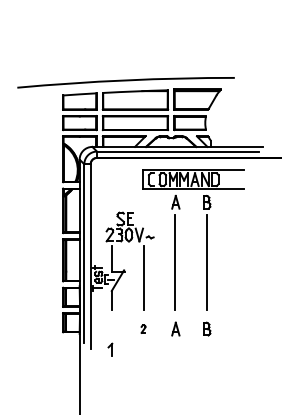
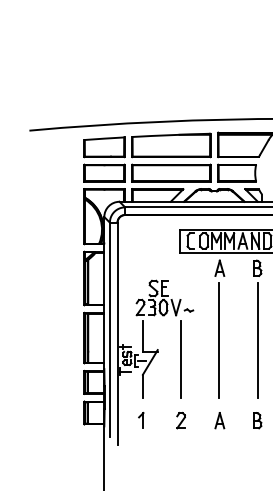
part: (143, 328) -> (180, 419), size x1.67
part: (110, 349) -> (141, 419), moved

